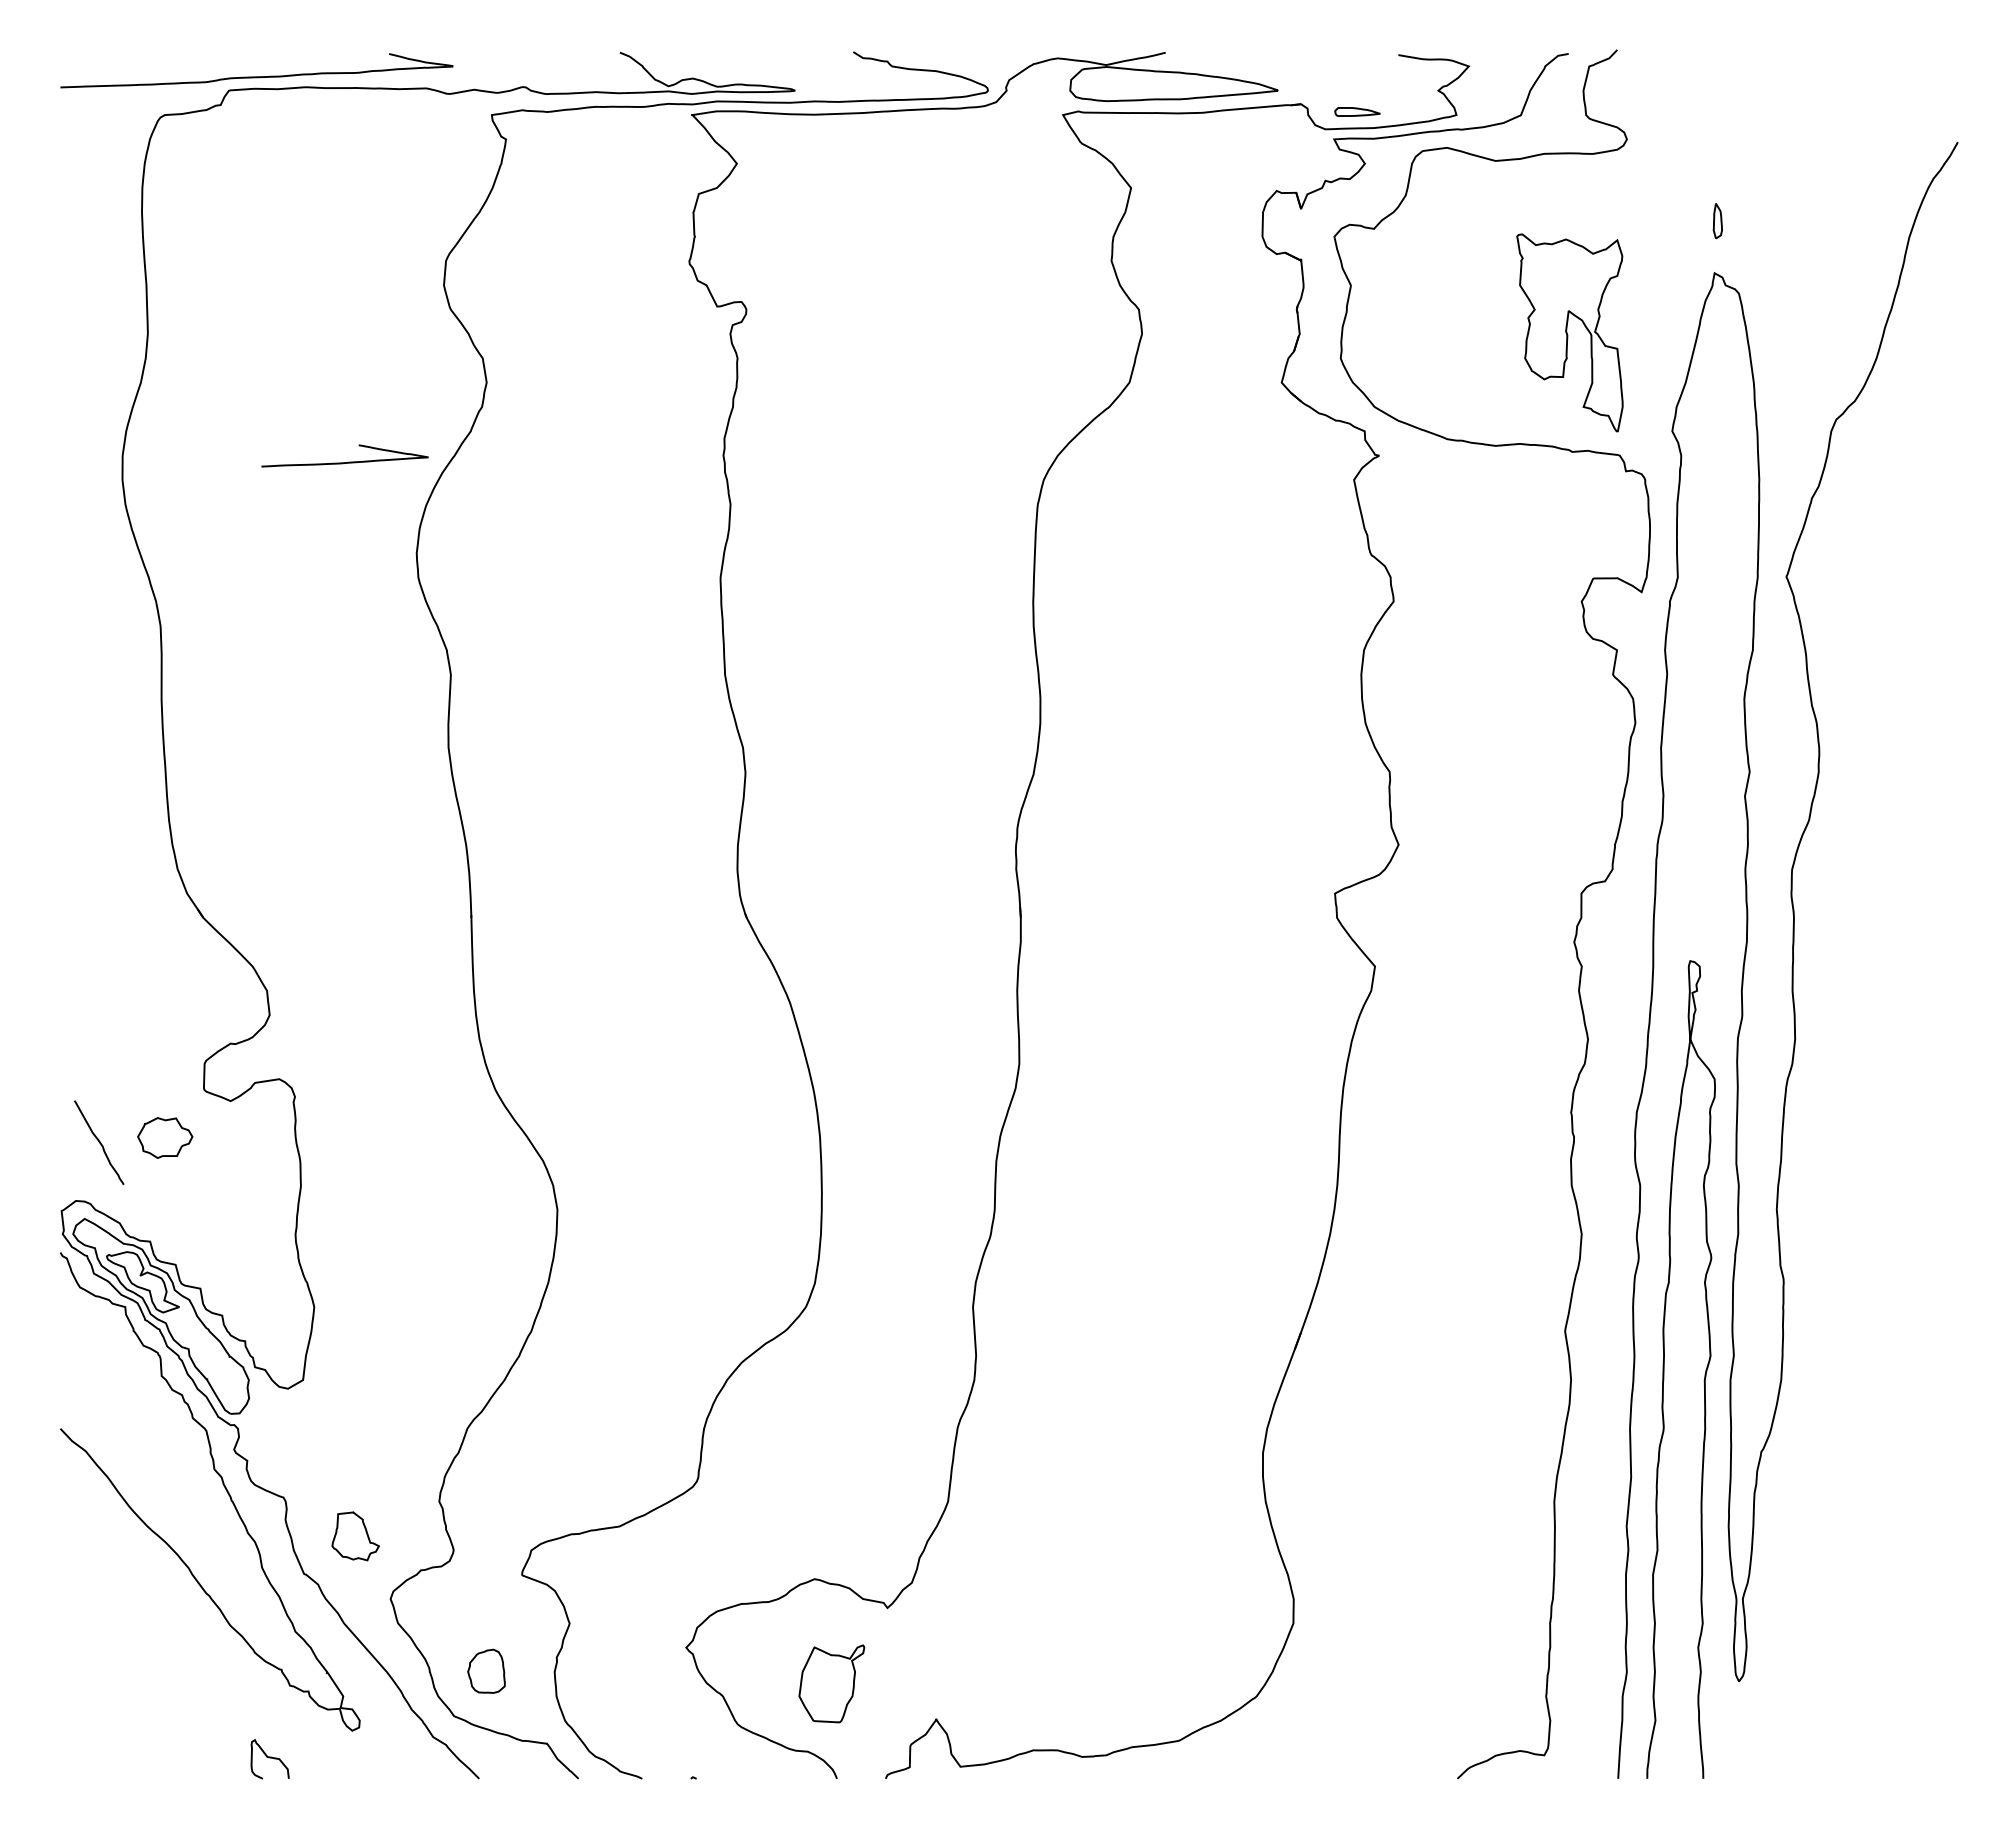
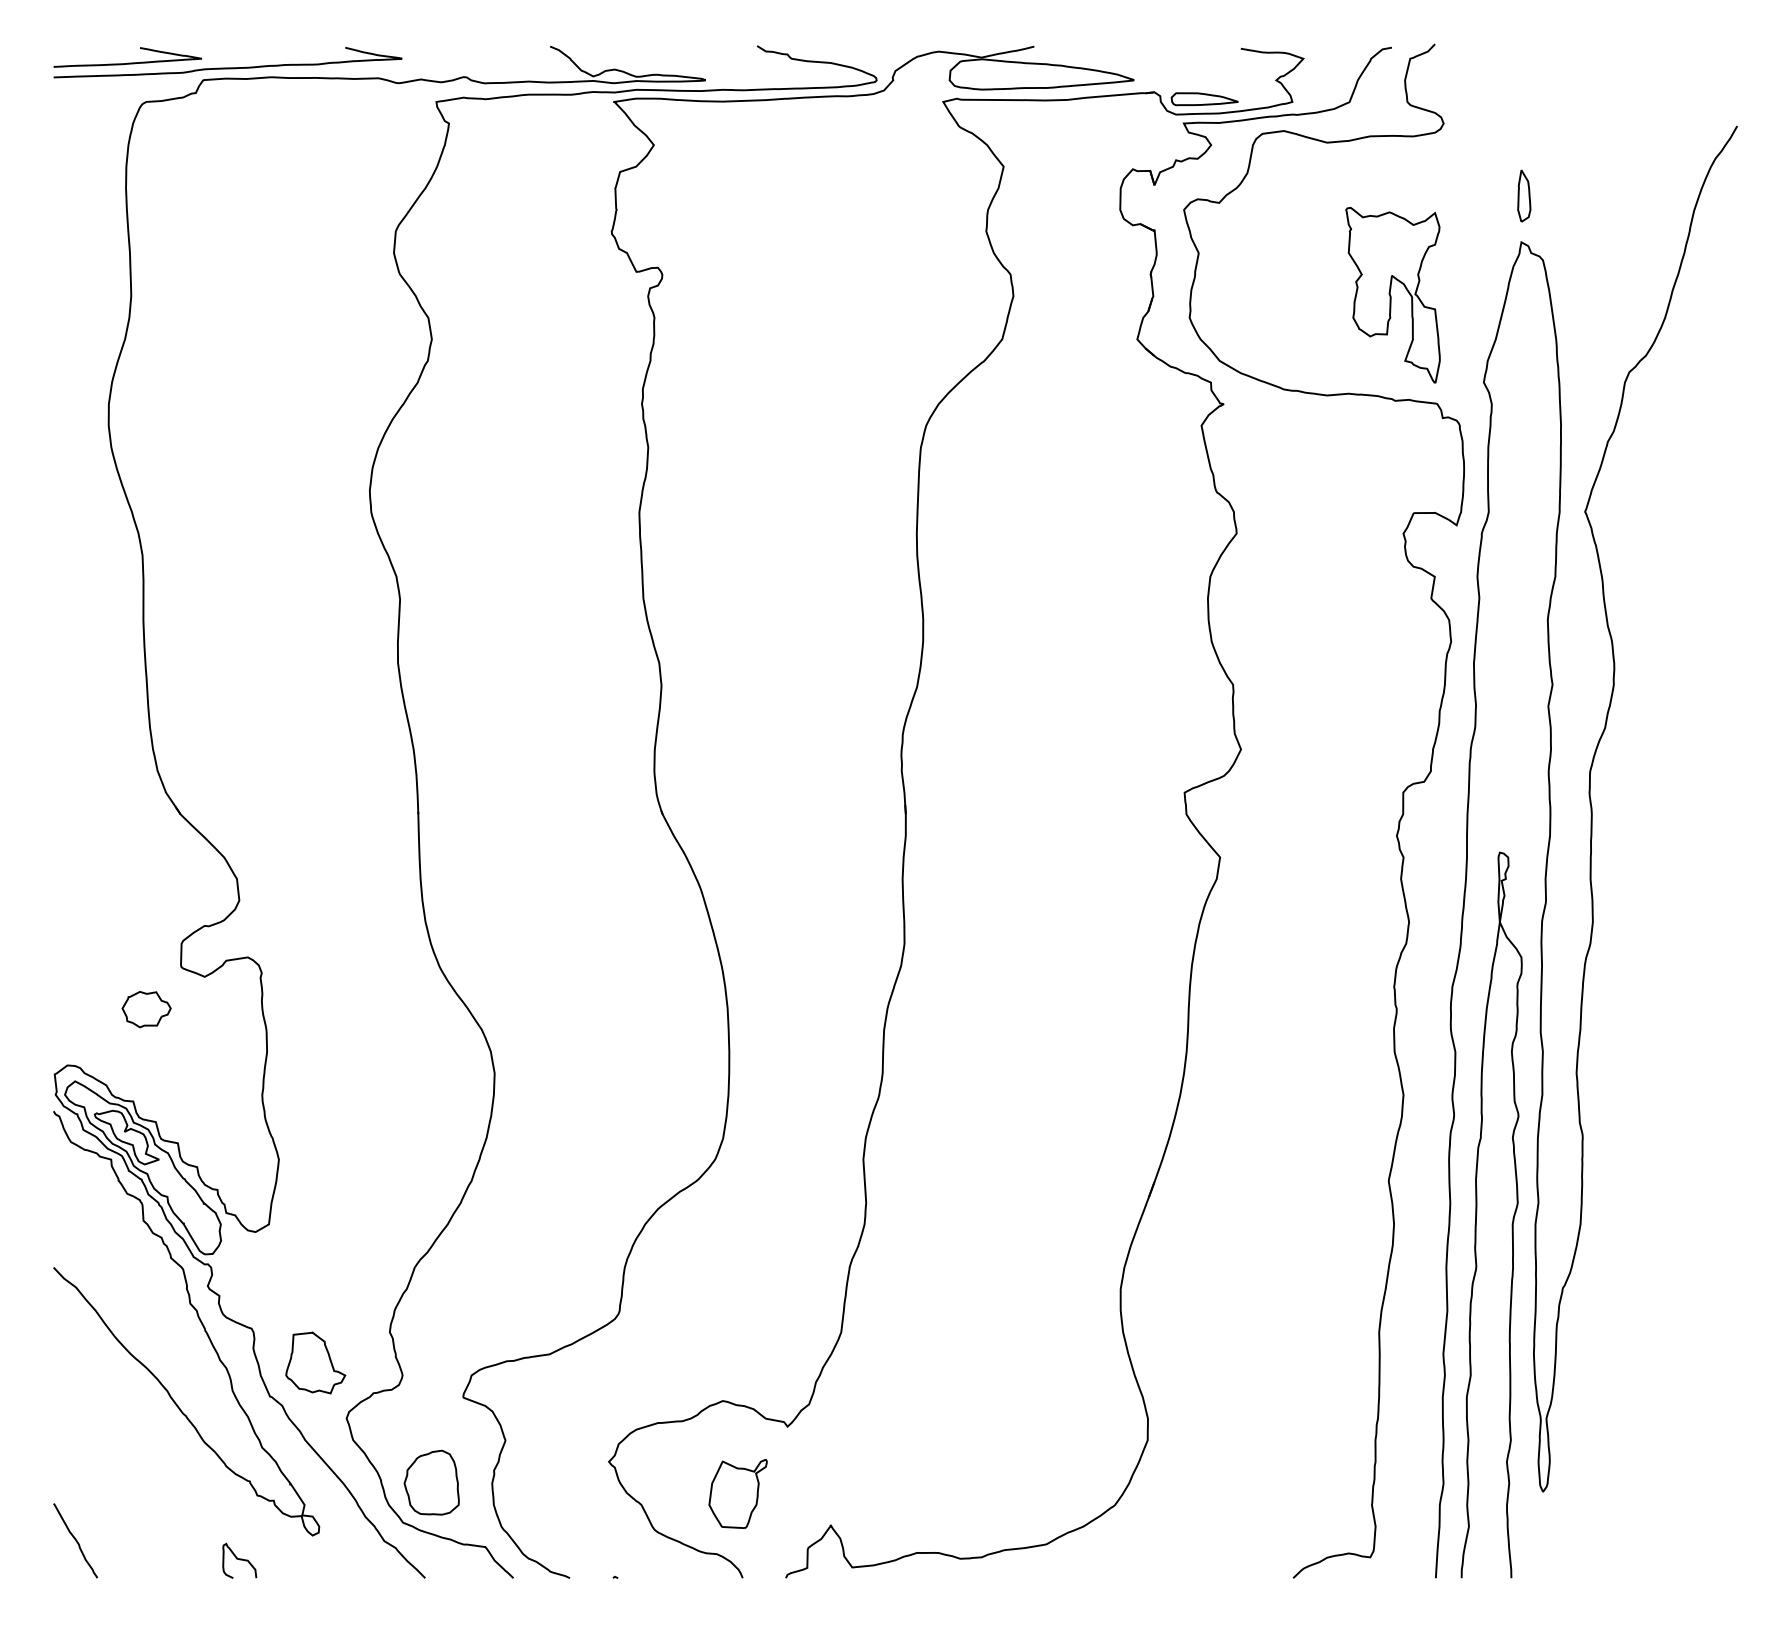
part: (1357, 111) -> (1204, 98), size x1.67
part: (1717, 220) -> (1523, 195), size x1.67
curve: (344, 462) -> (127, 63), moved
curve: (99, 1142) -> (75, 1540), moved
part: (355, 1536) -> (315, 1363), size x1.43
part: (486, 1671) -> (431, 1482), size x1.67

